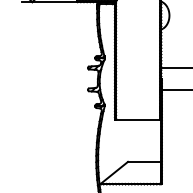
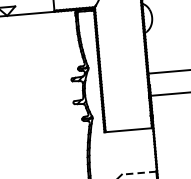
line: (143, 161) -> (138, 172), solid -> dashed

